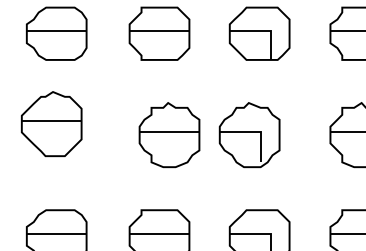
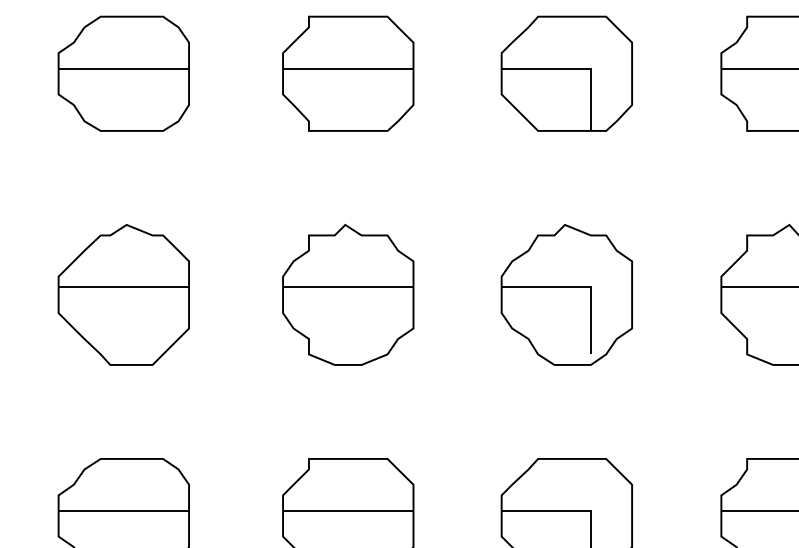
part: (51, 124) -> (123, 295), moved
part: (169, 135) -> (348, 295), moved
part: (249, 135) -> (566, 295), moved

